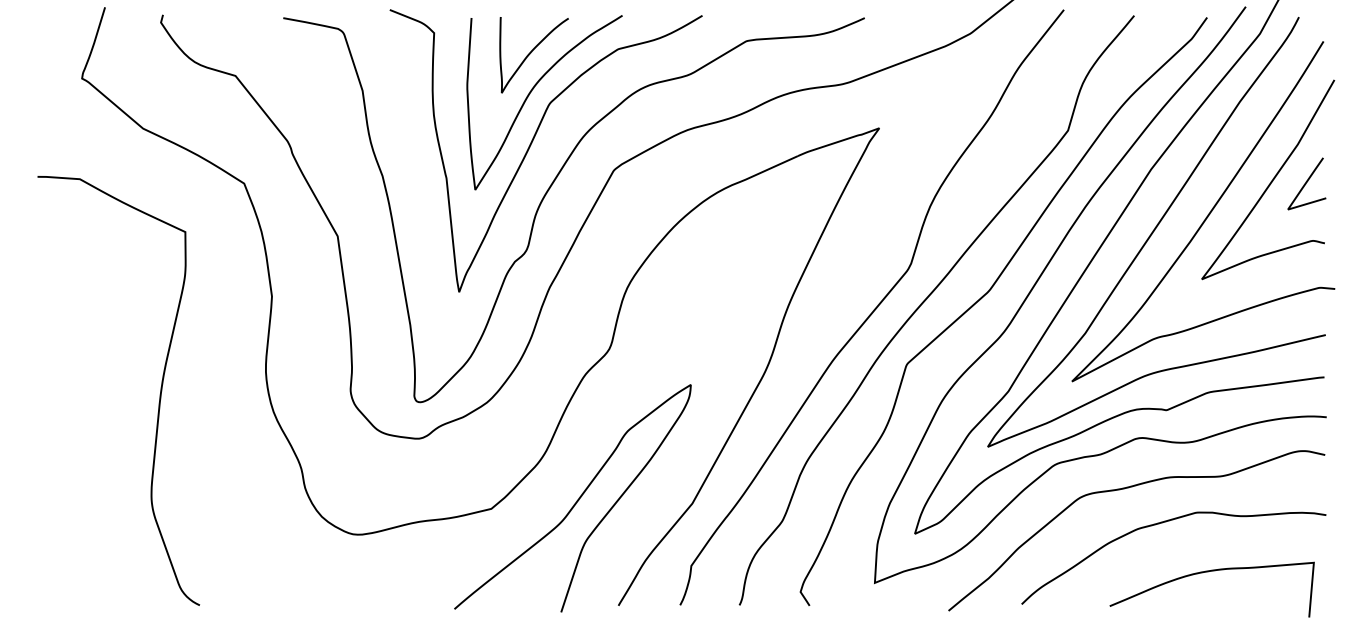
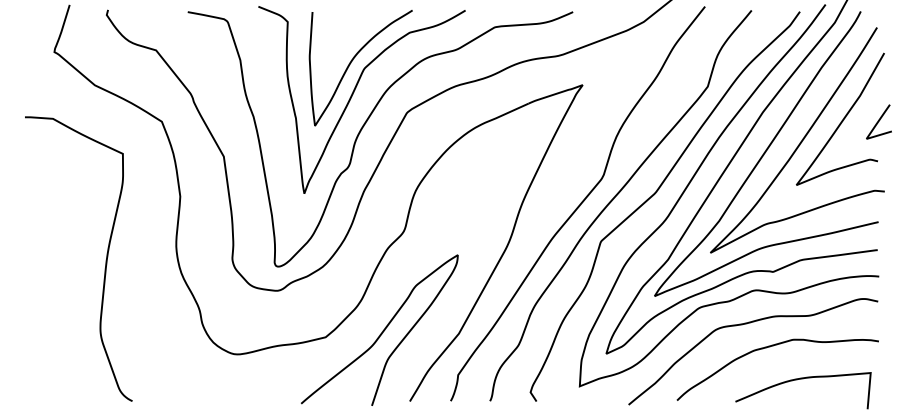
curve: (531, 53) -> (352, 35), removed
curve: (1306, 183) -> (878, 121), moved

